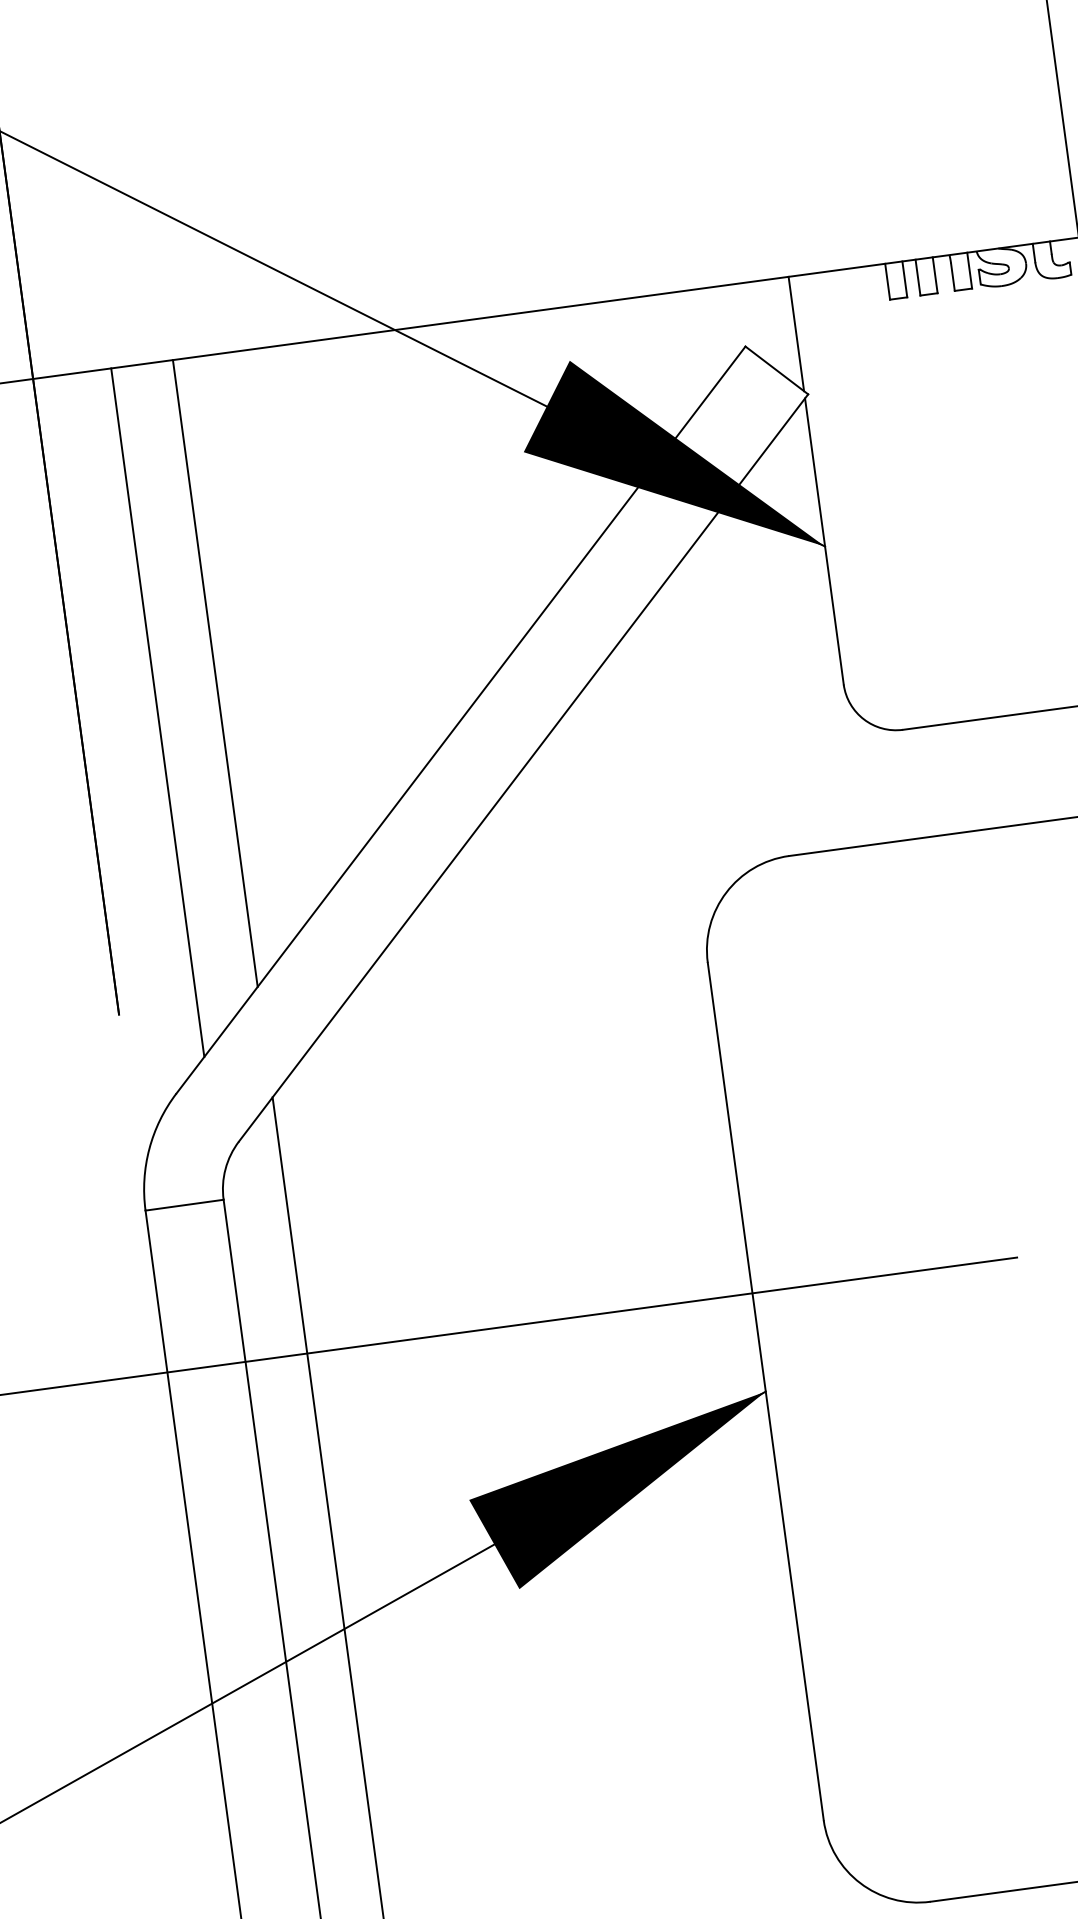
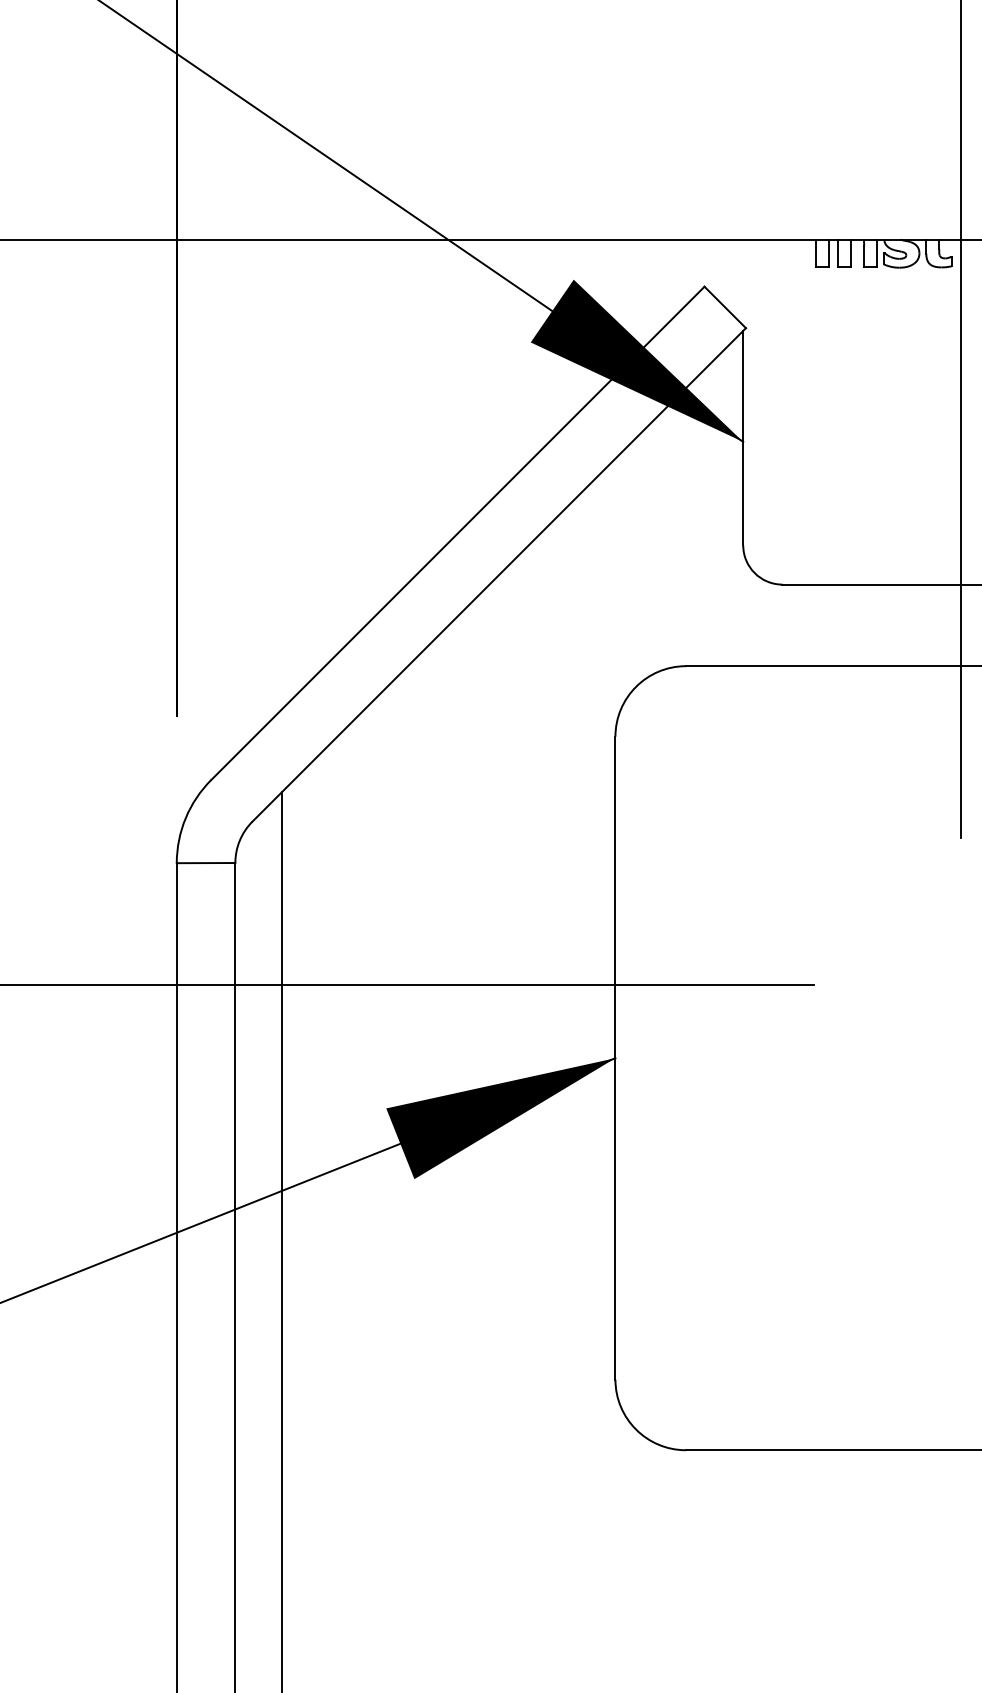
line: (796, 333) -> (743, 282), removed
line: (215, 673) -> (281, 474), removed
line: (157, 712) -> (235, 497), removed

